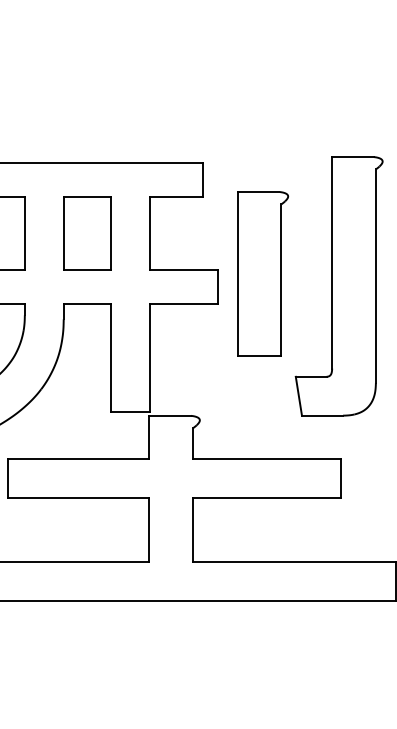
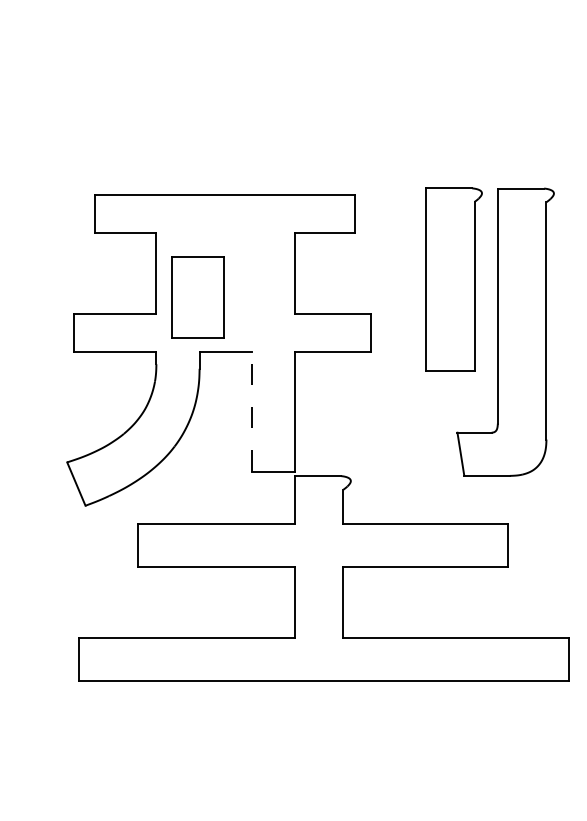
part: (87, 233) -> (197, 297), moved
part: (262, 274) -> (453, 279), moved
line: (111, 357) -> (252, 411), solid -> dashed

